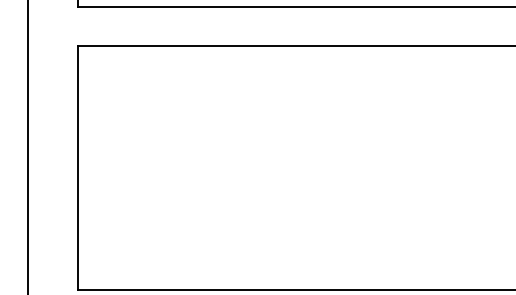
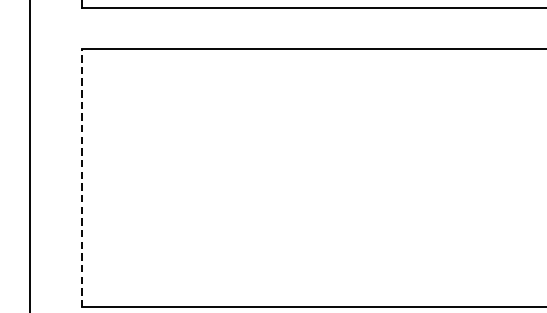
line: (77, 168) -> (82, 178), solid -> dashed

